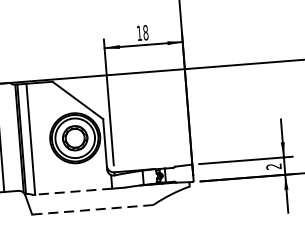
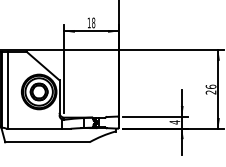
text: (273, 166) -> (174, 122), 2 -> 4
line: (74, 191) -> (35, 128), dashed -> solid
line: (91, 210) -> (46, 142), dashed -> solid

